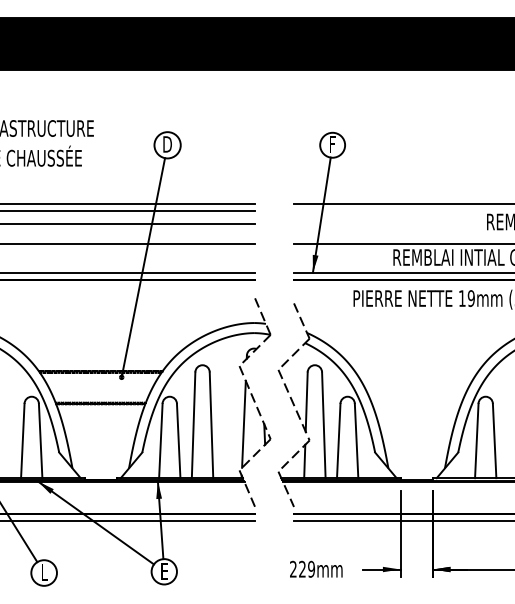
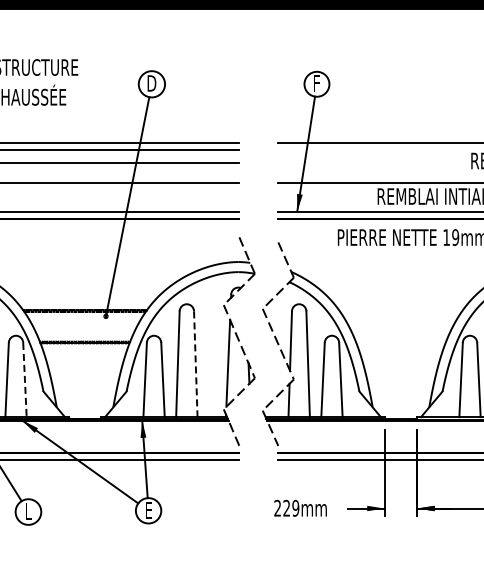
line: (211, 425) -> (195, 364), solid -> dashed
line: (40, 441) -> (24, 380), solid -> dashed

